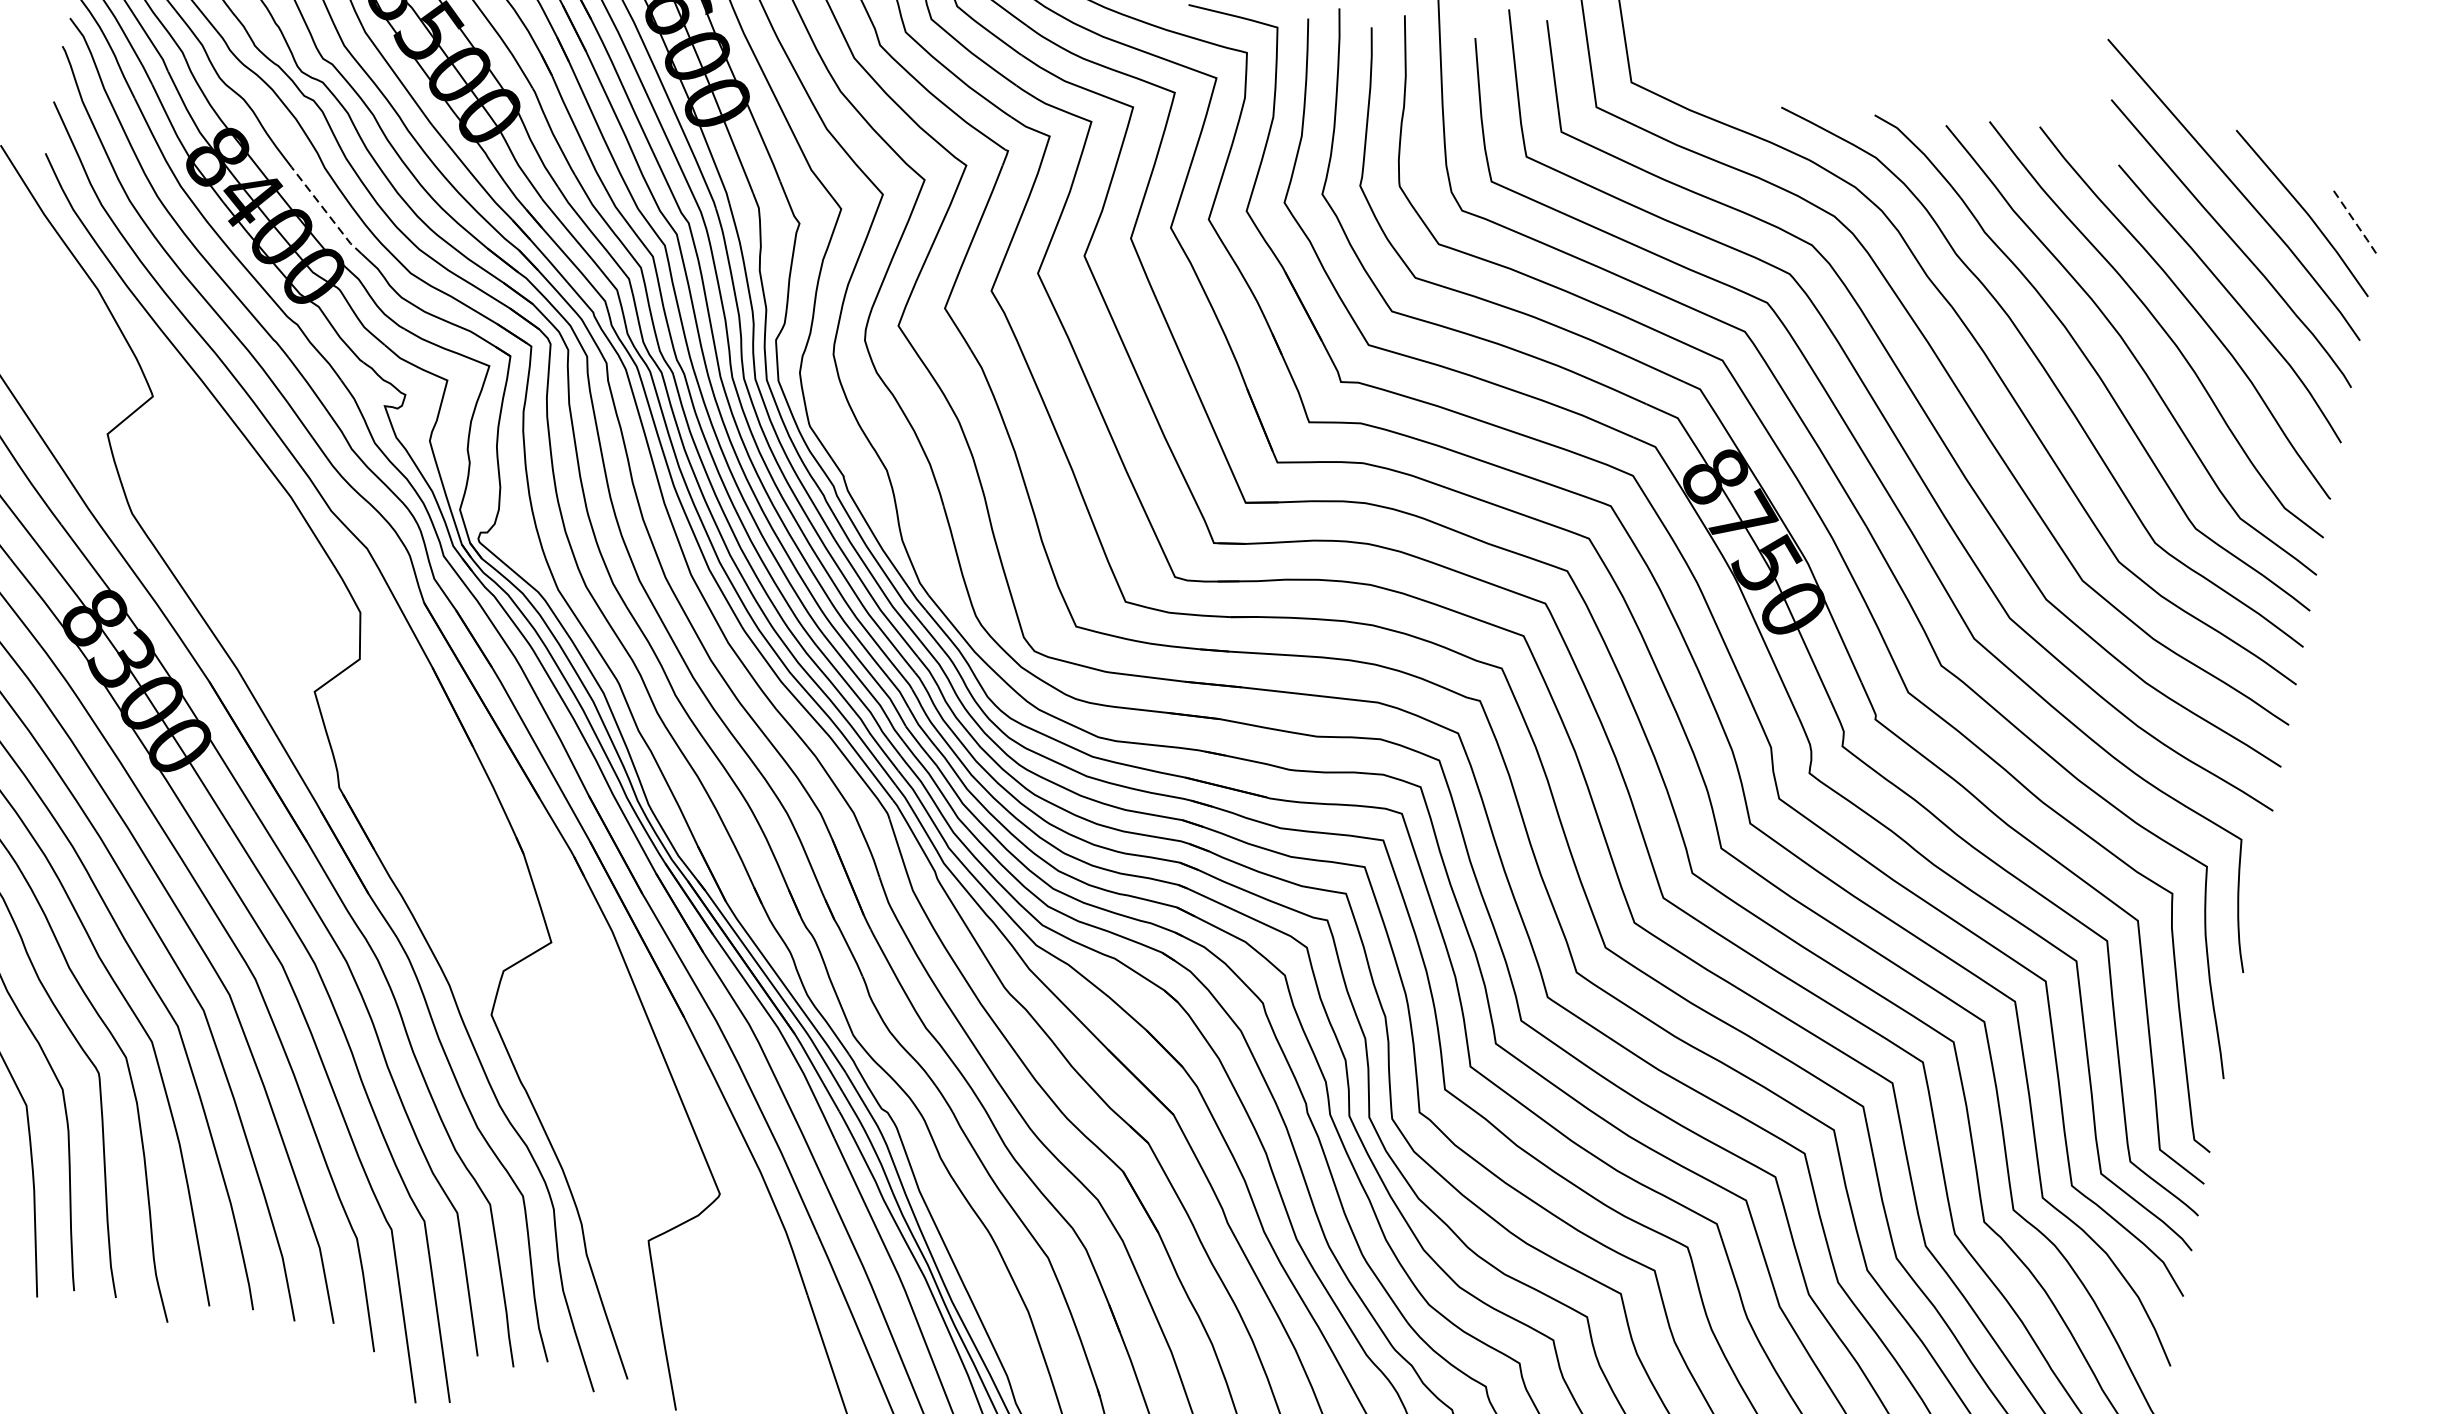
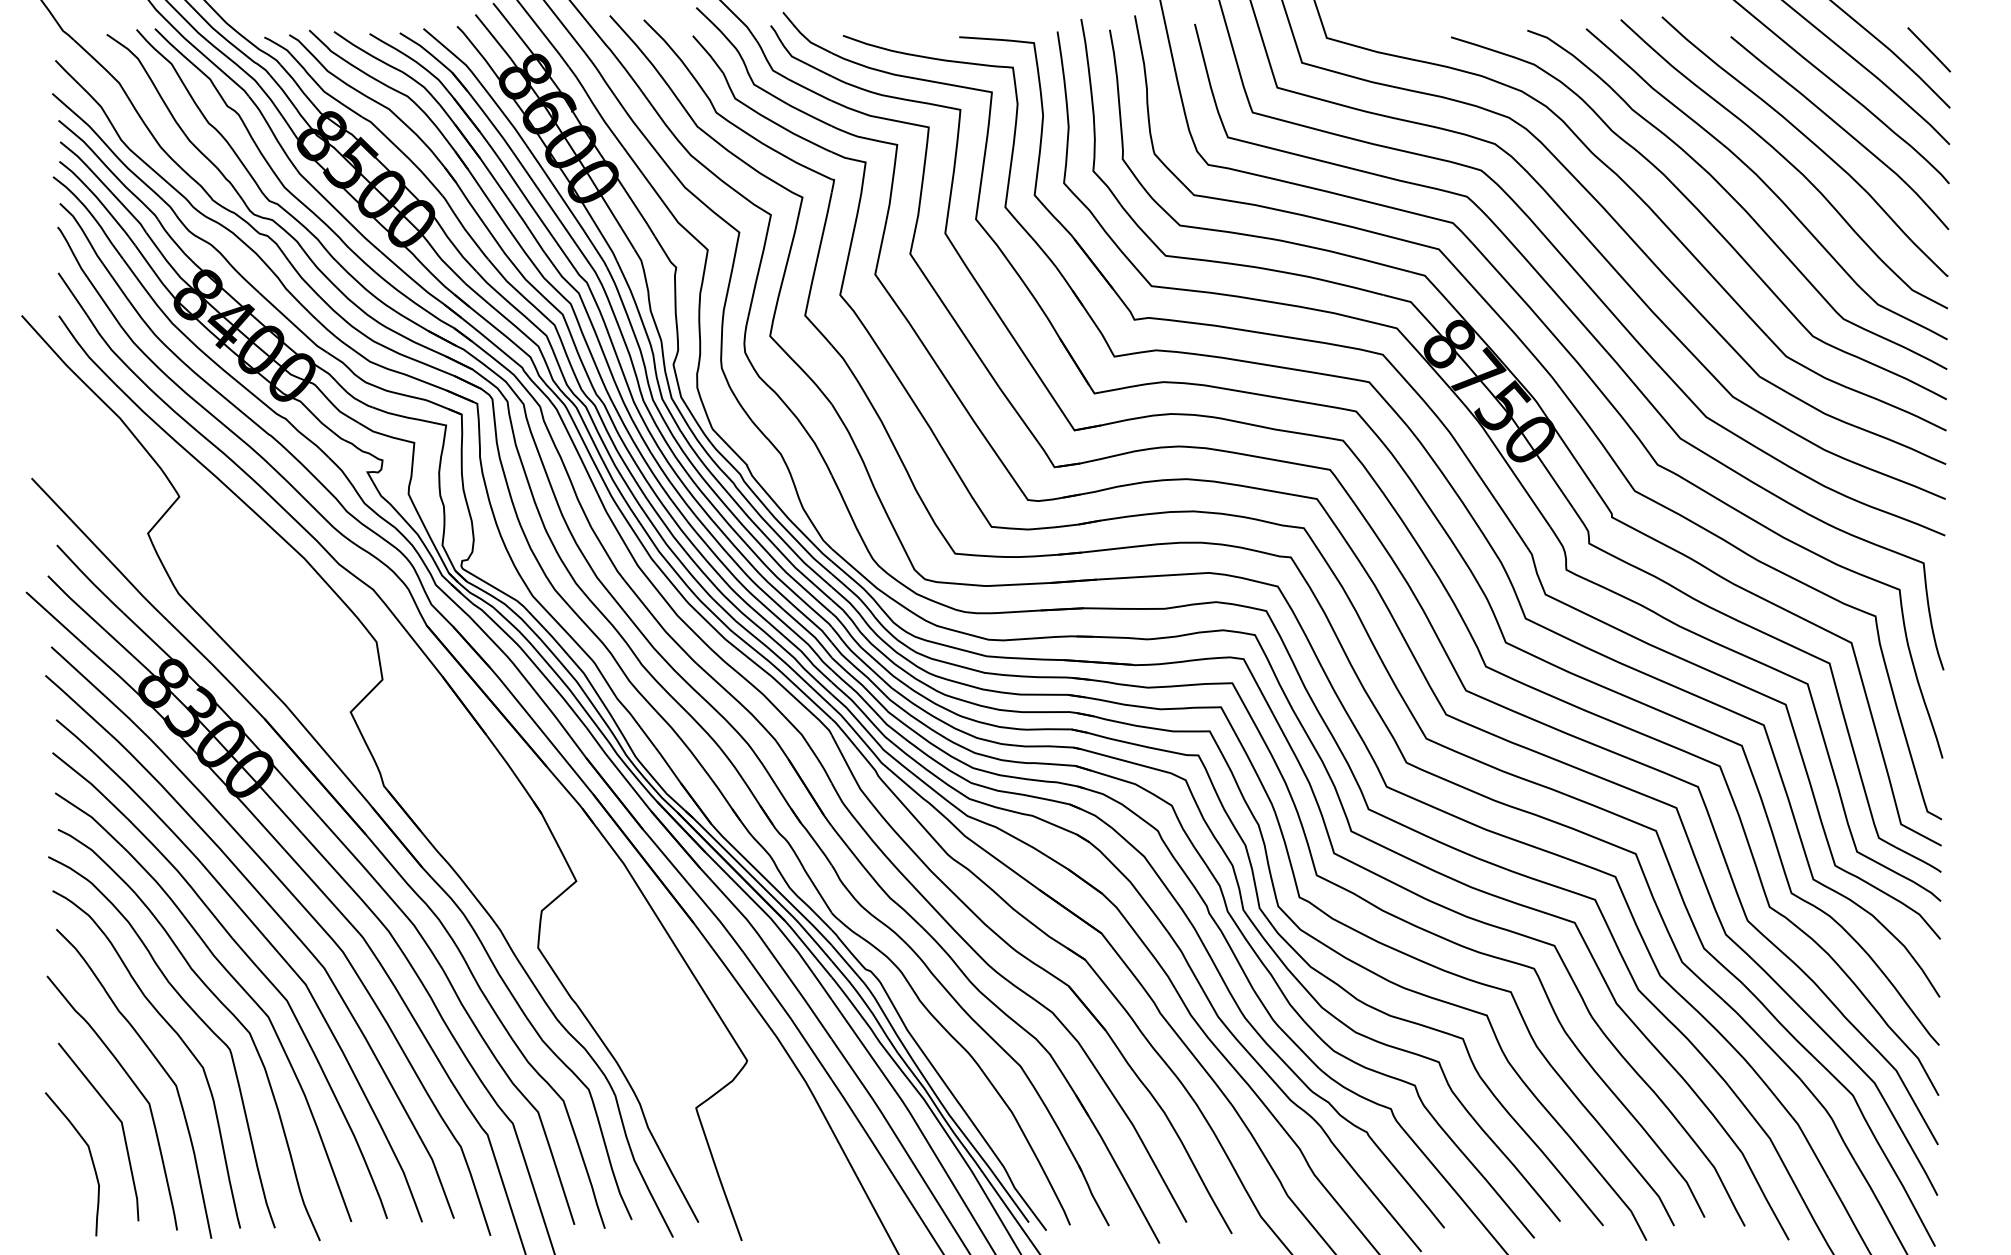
line: (325, 211) -> (292, 323), dashed -> solid
line: (2355, 222) -> (1929, 50), dashed -> solid

